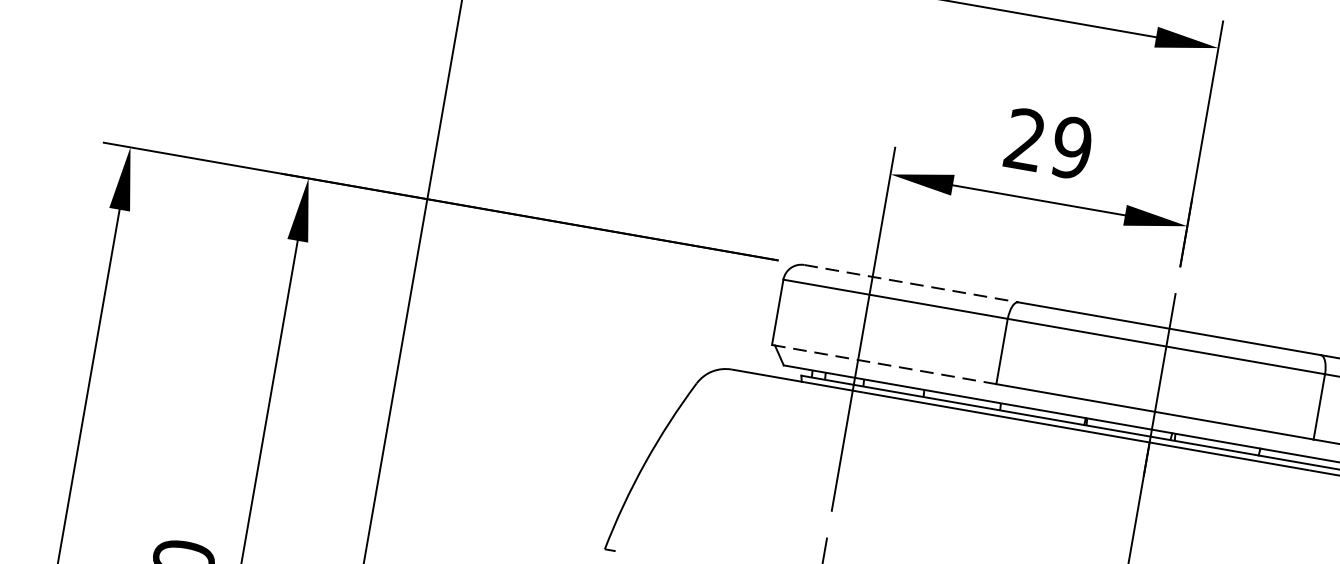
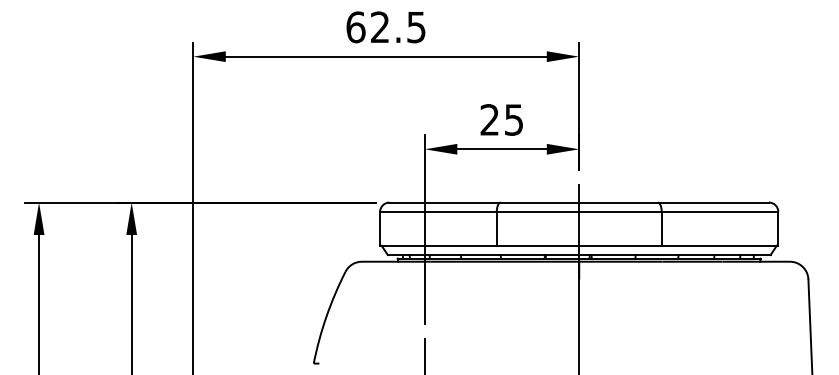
text: (1070, 146) -> (513, 119), 29 -> 25
line: (912, 283) -> (445, 202), dashed -> solid
line: (884, 364) -> (438, 245), dashed -> solid

